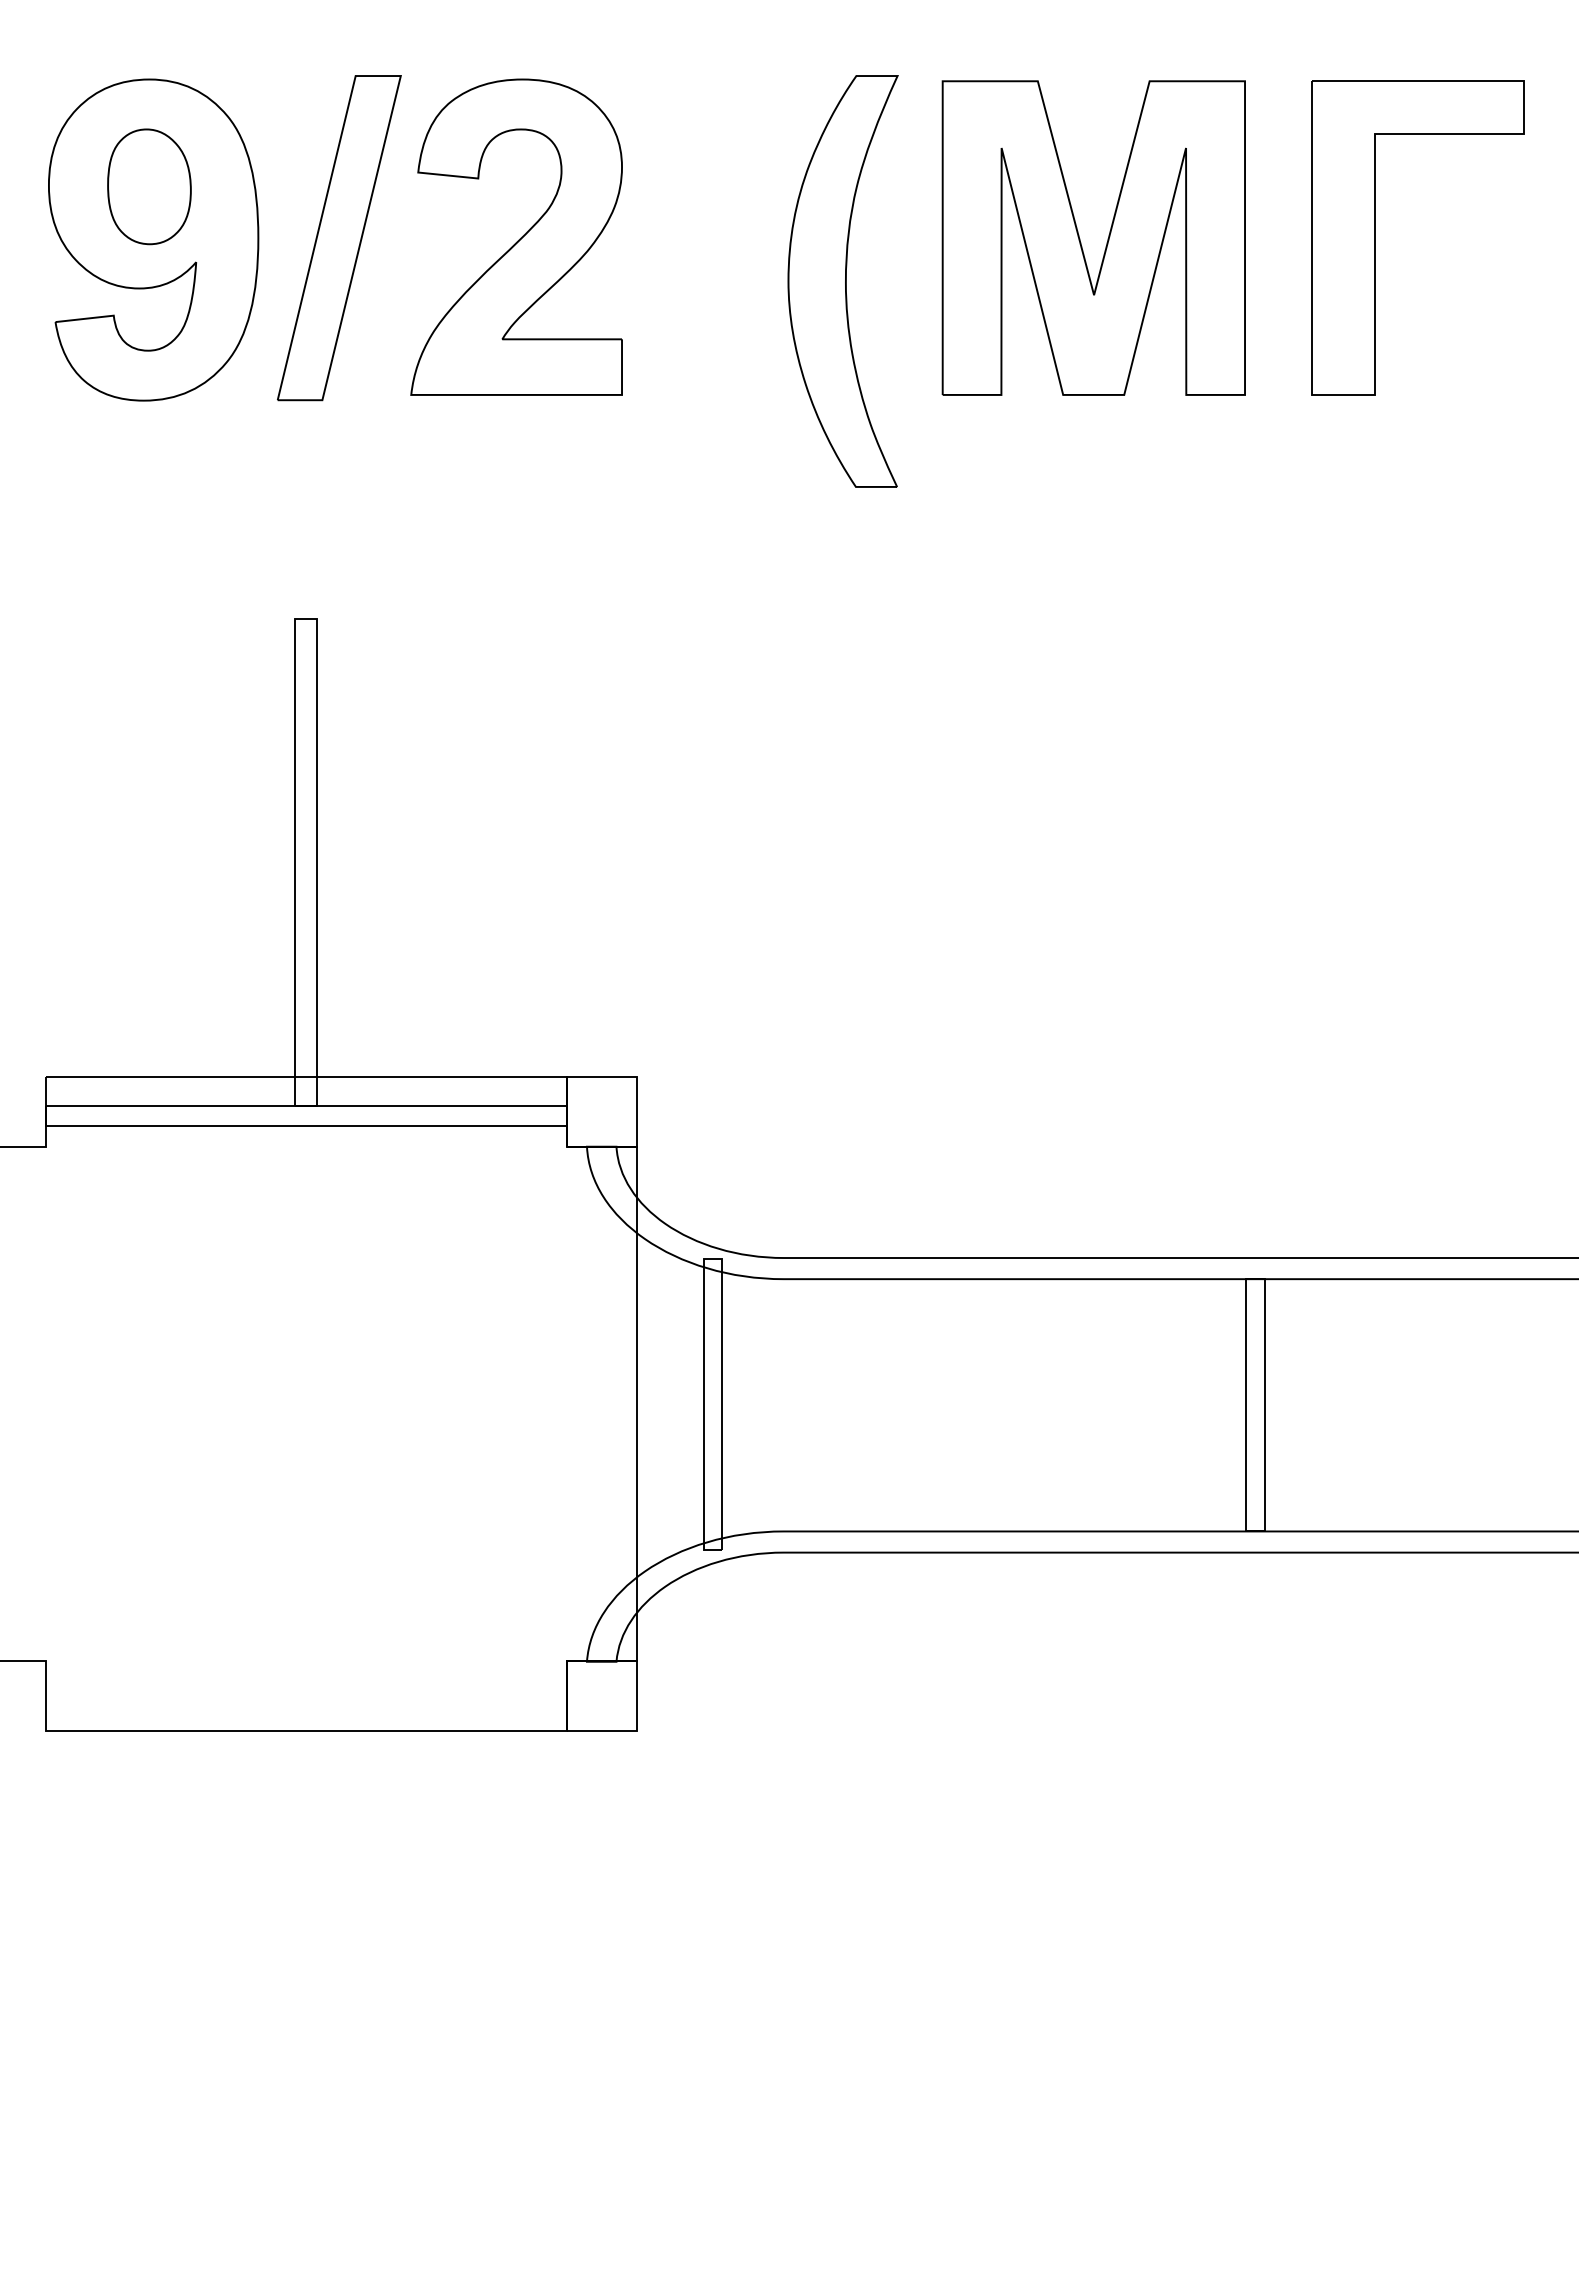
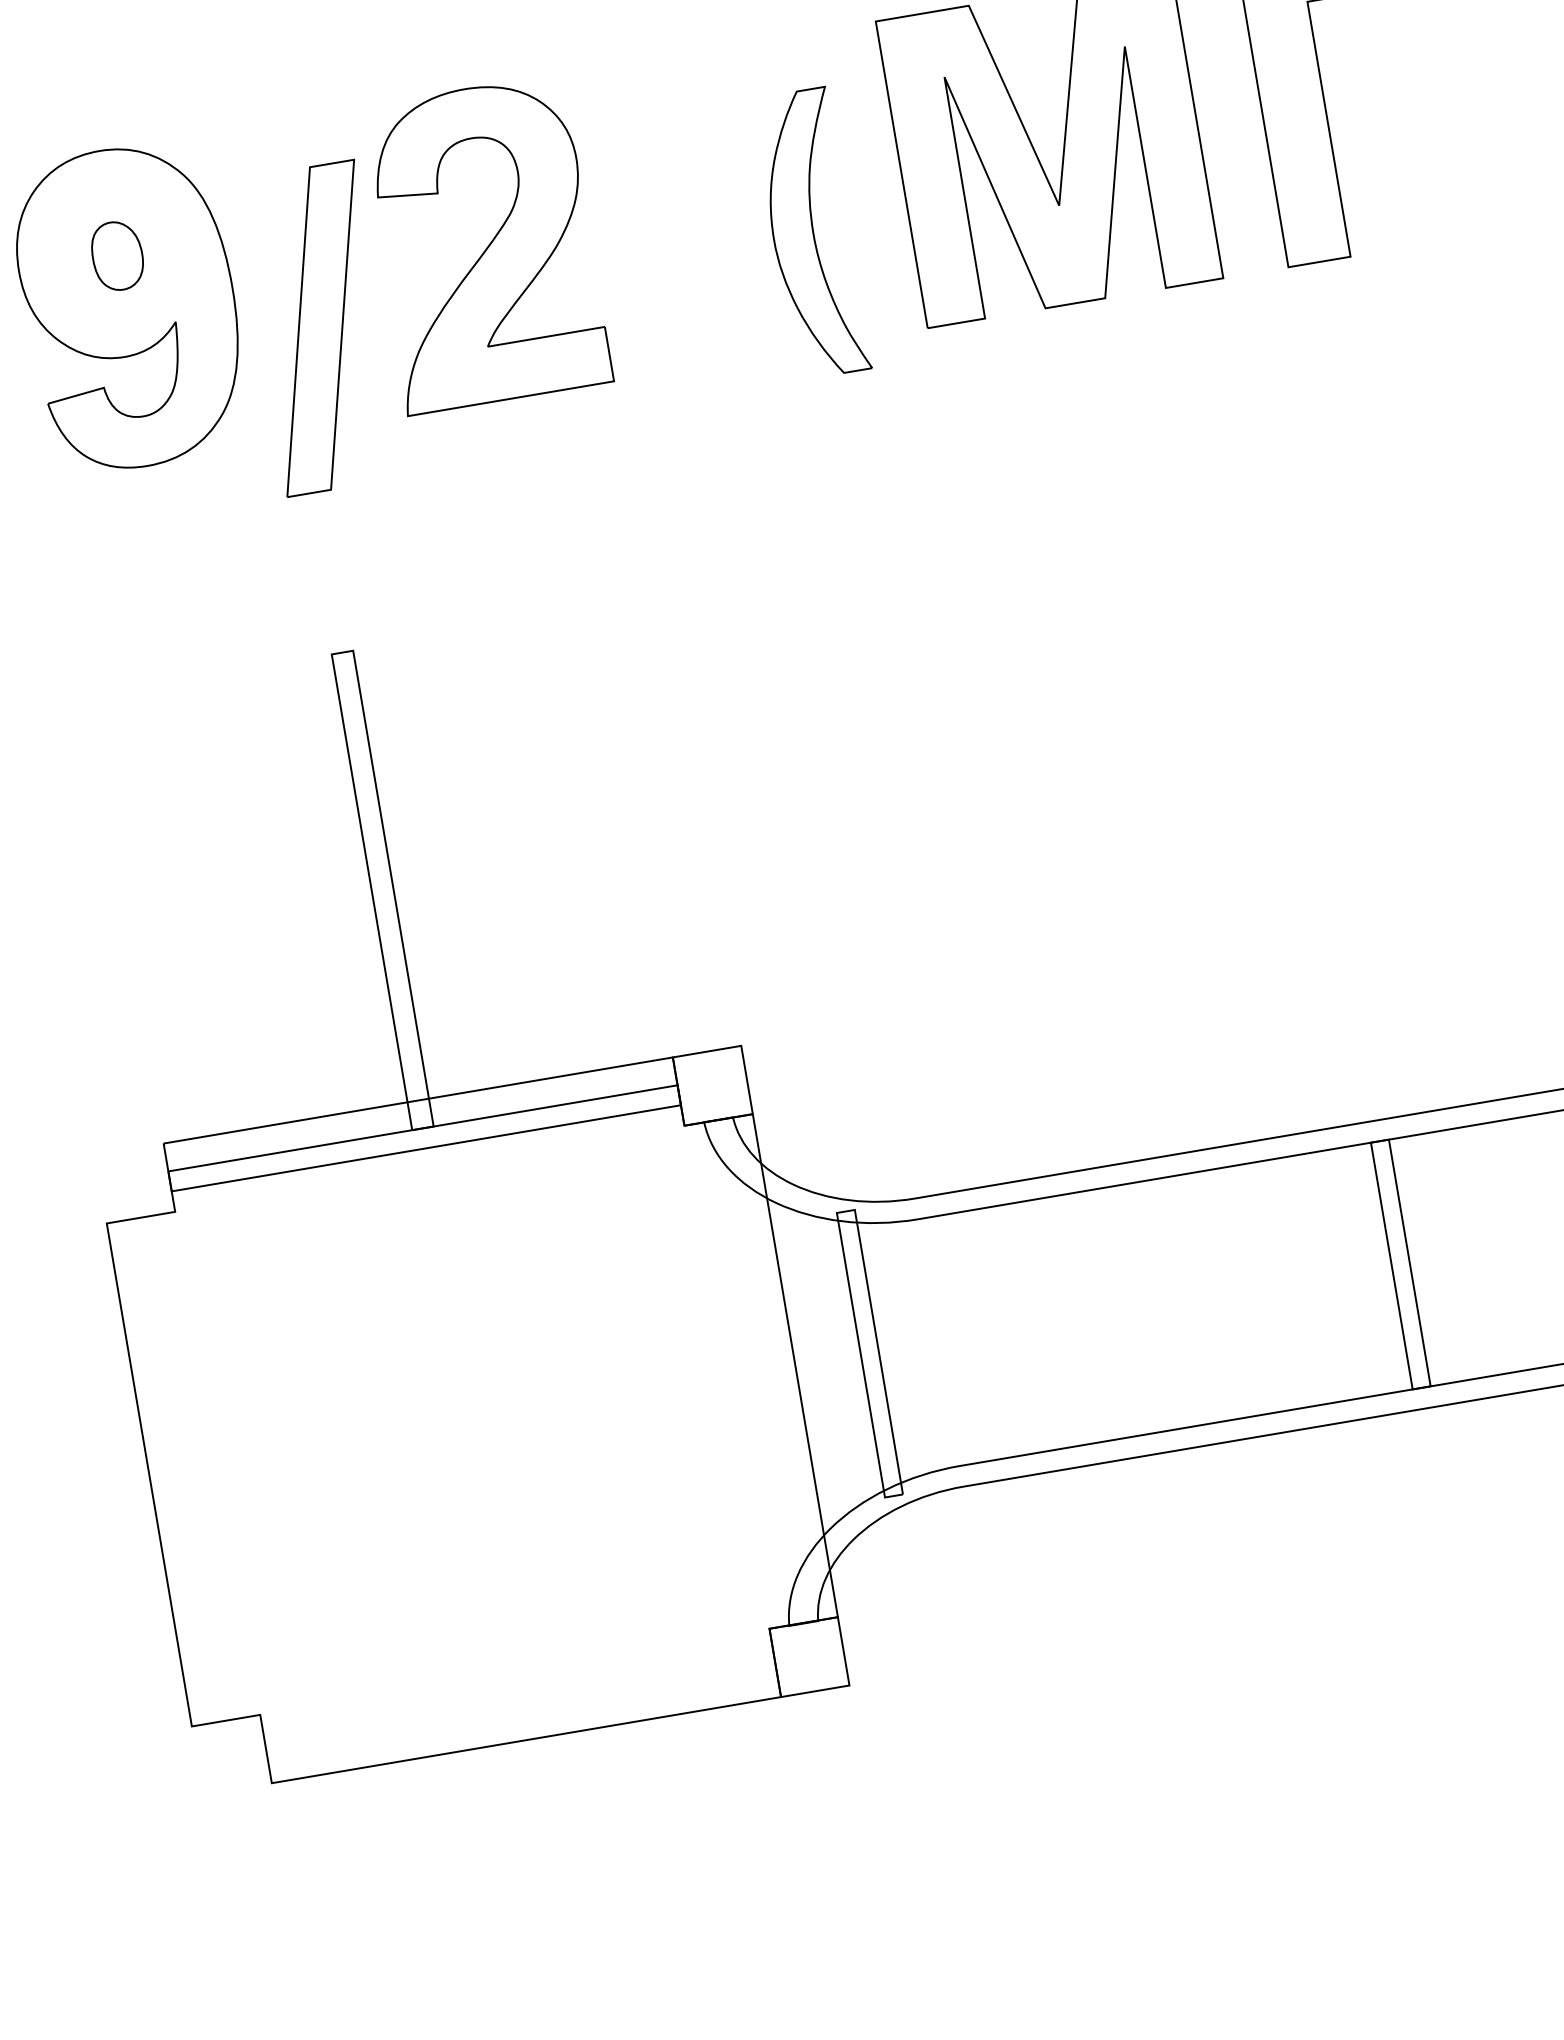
part: (149, 186) -> (117, 255), size x0.6
part: (339, 238) -> (321, 328), moved
part: (842, 281) -> (810, 233), size x0.7

